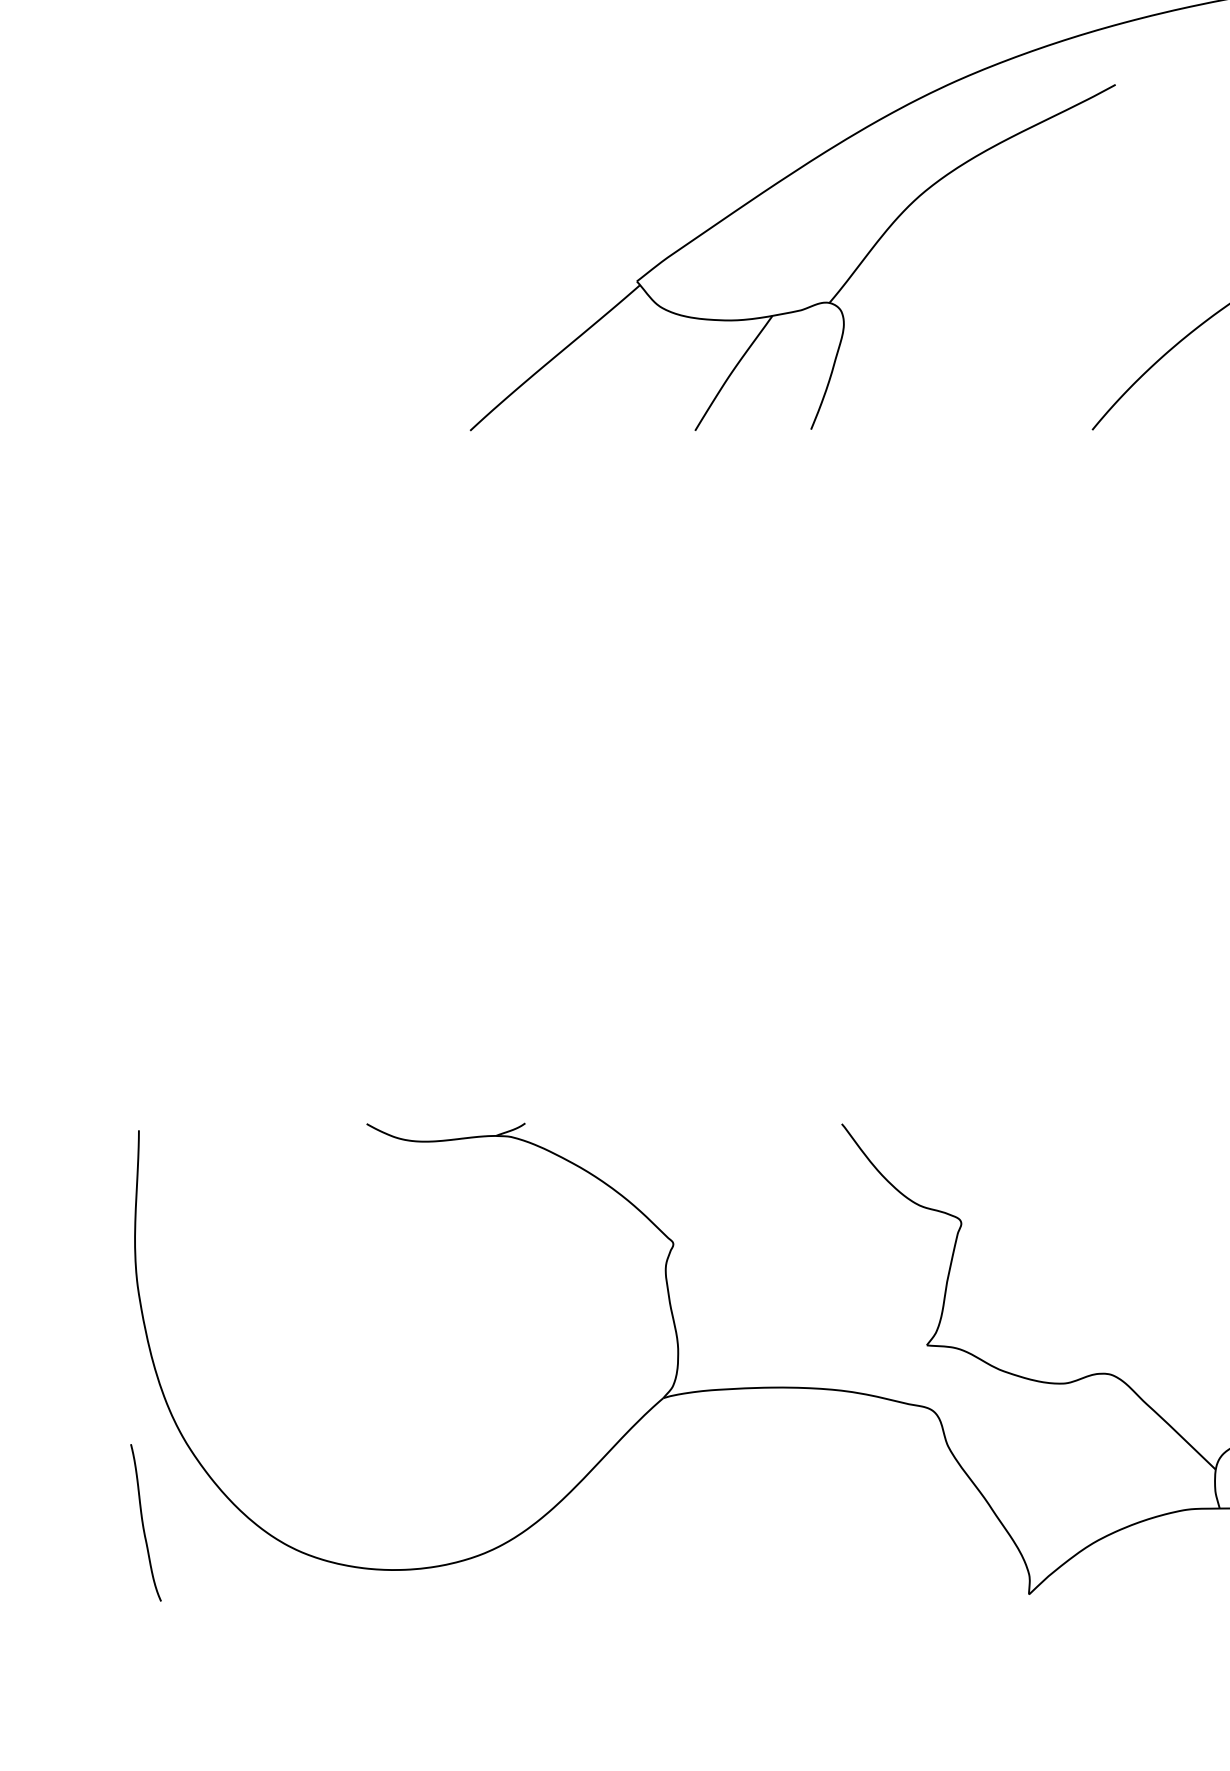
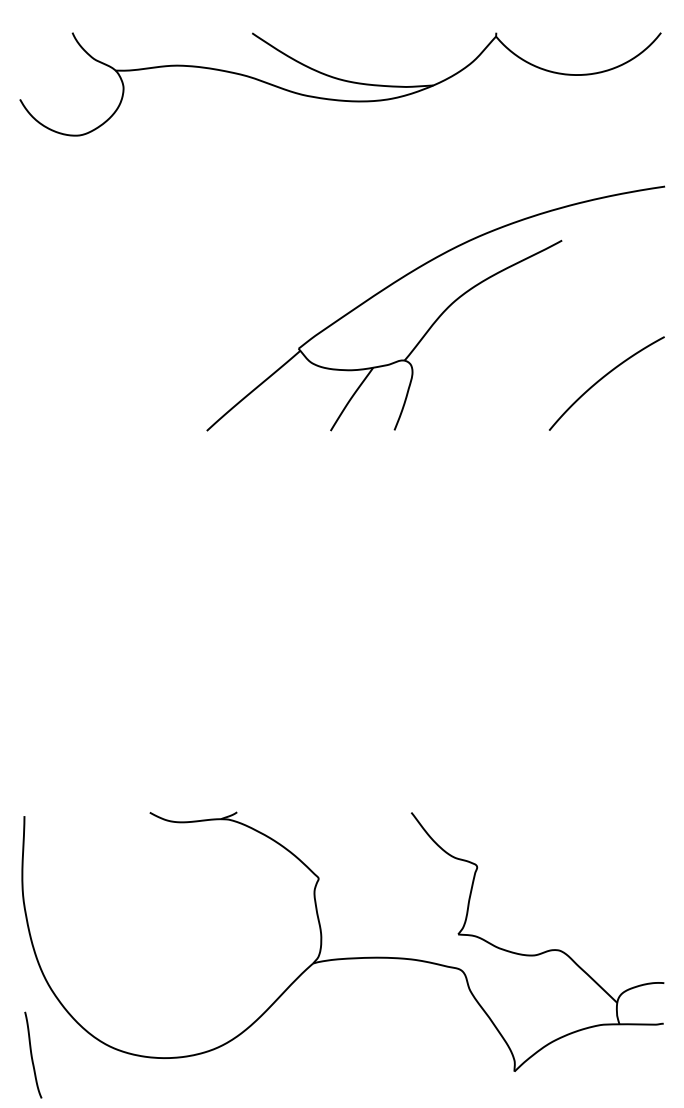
curve: (144, 1521) -> (32, 1054), moved

